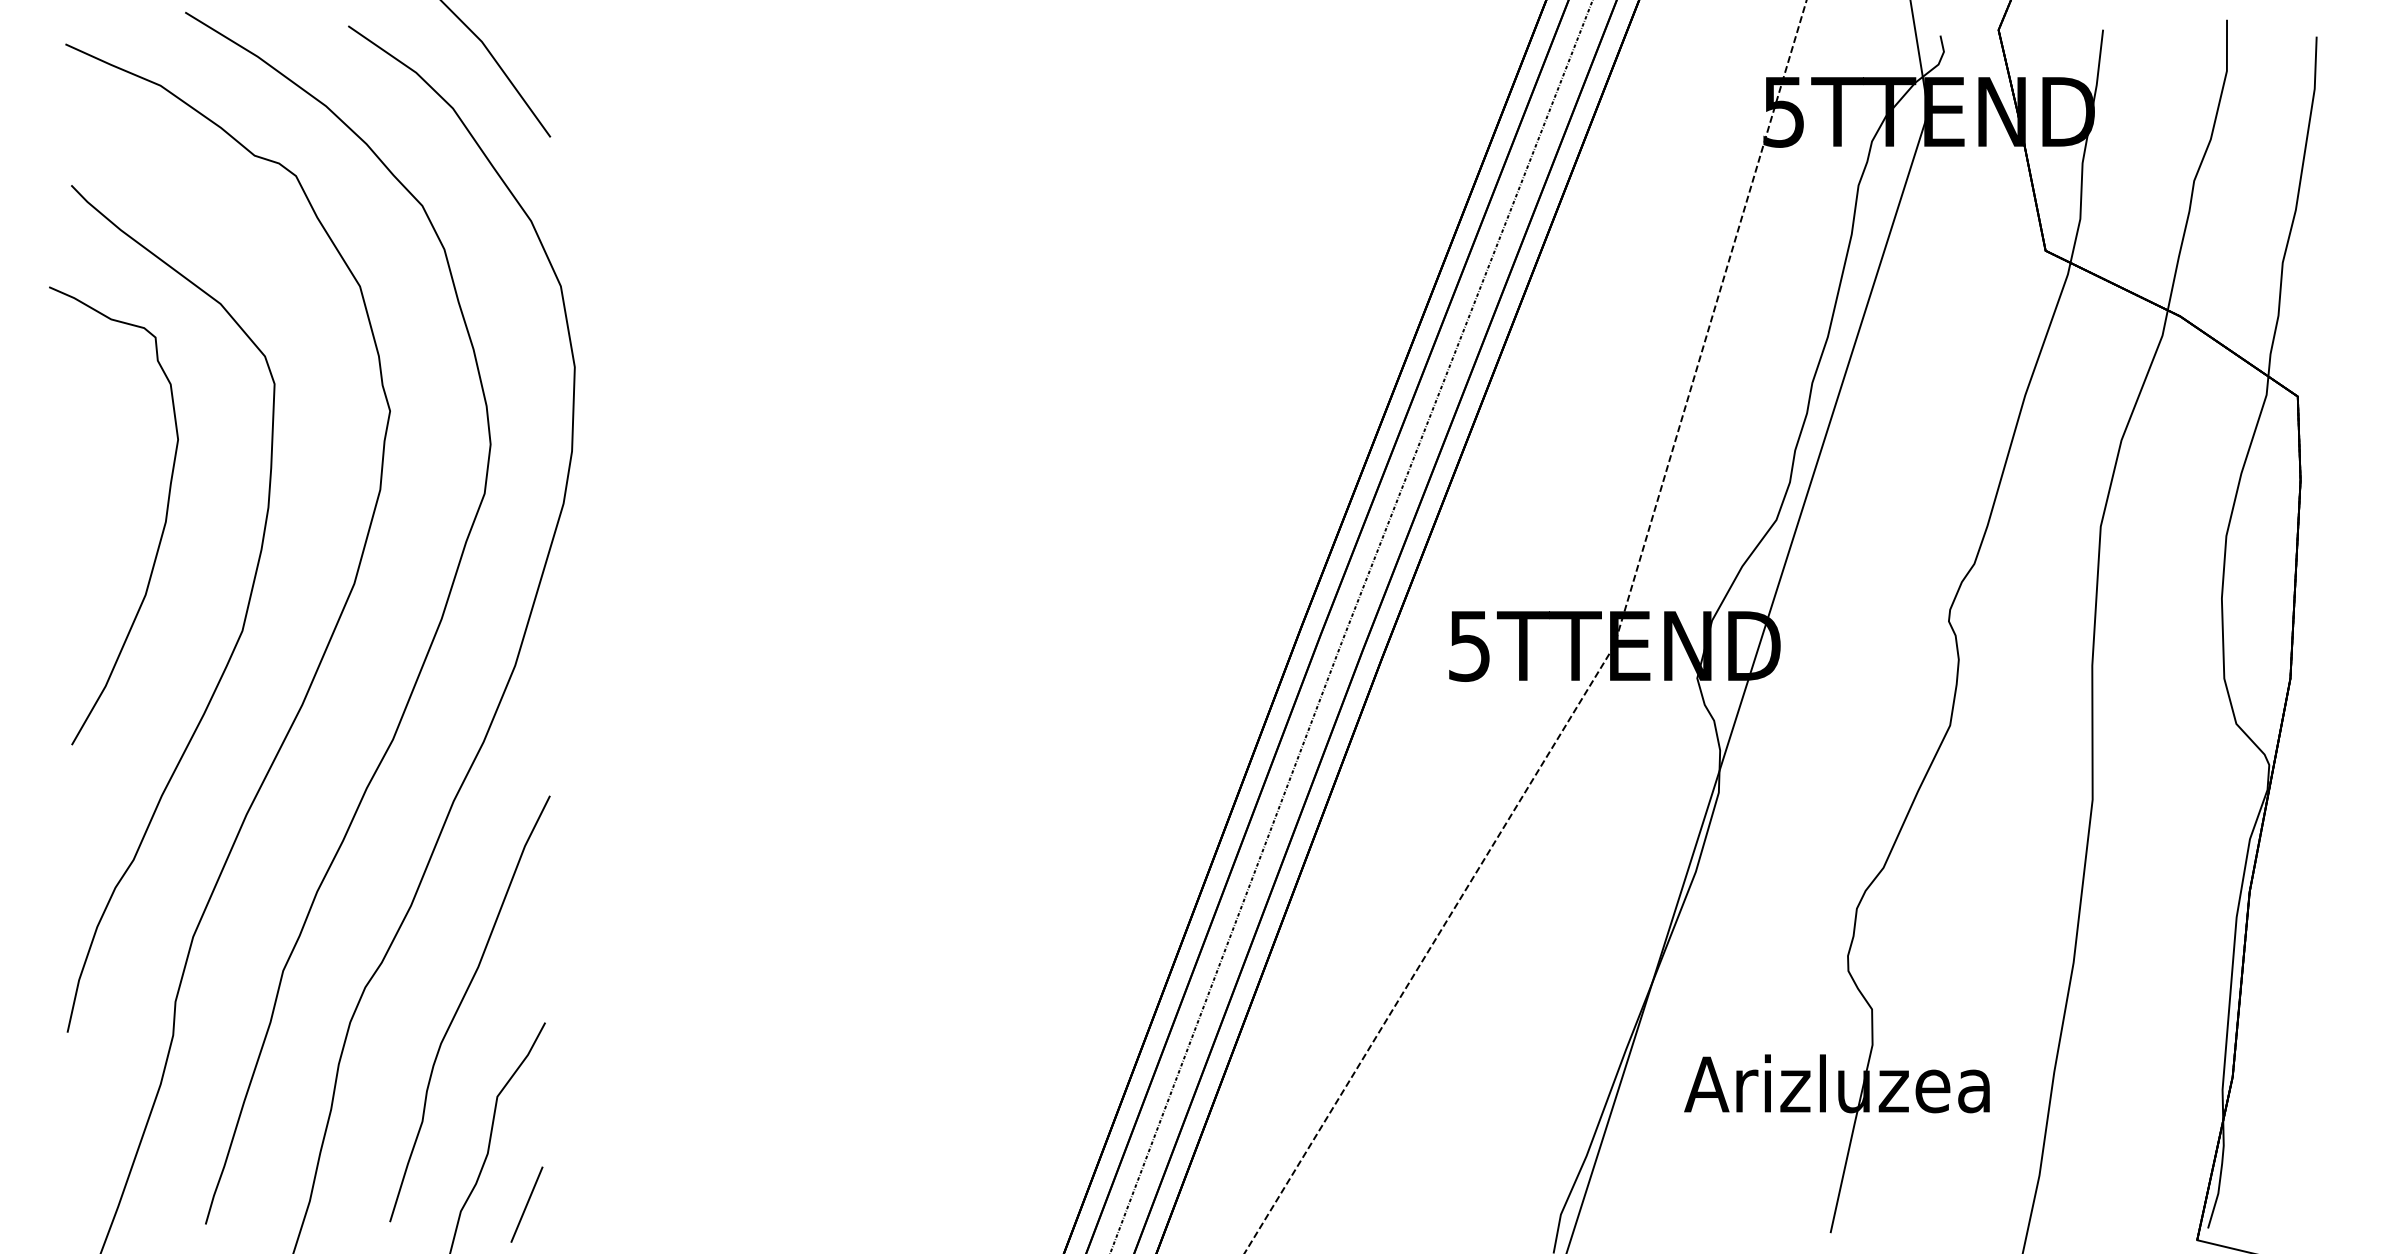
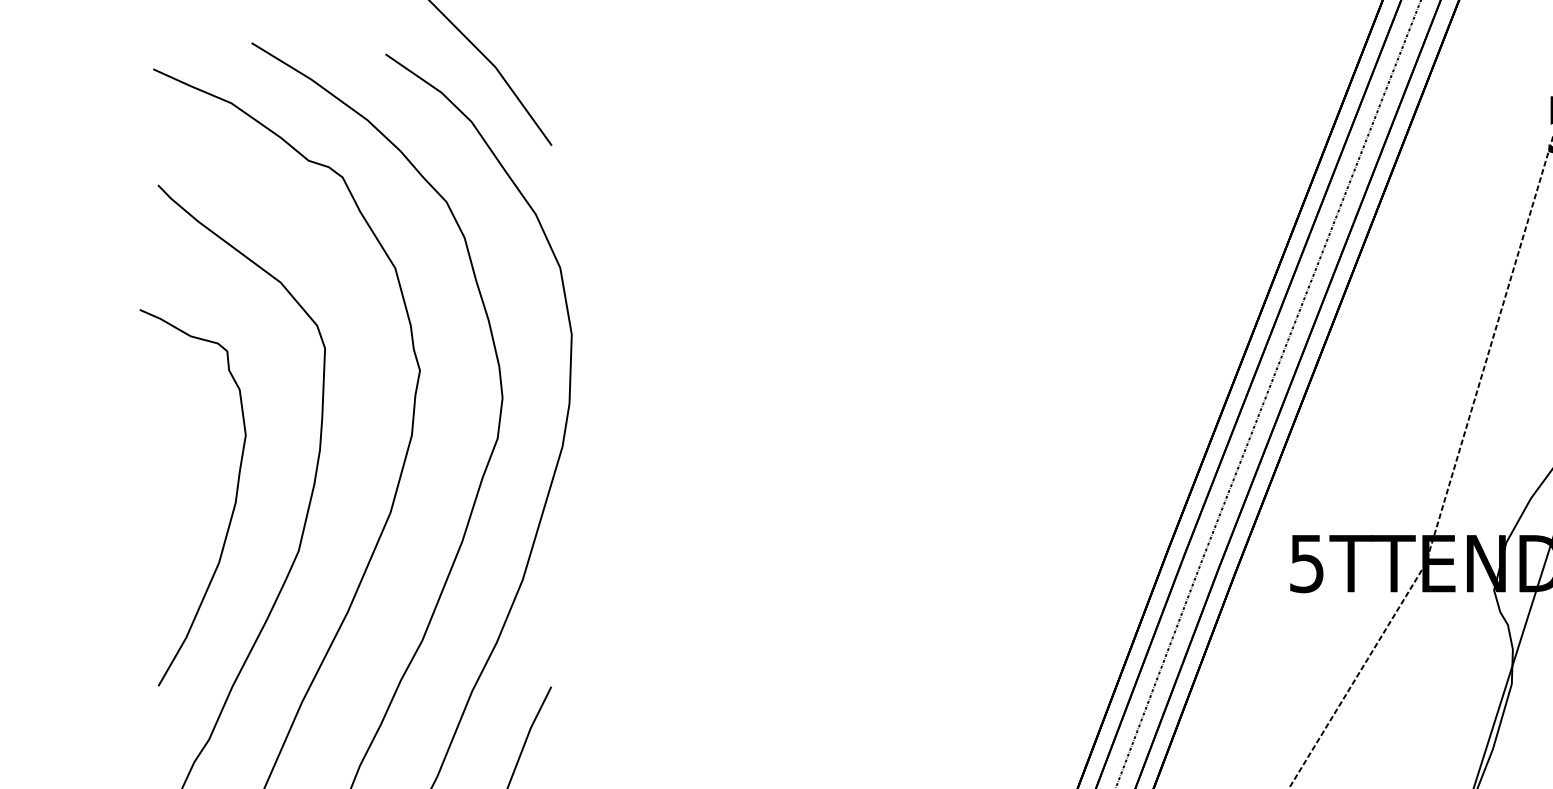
part: (162, 529) -> (232, 508), moved

